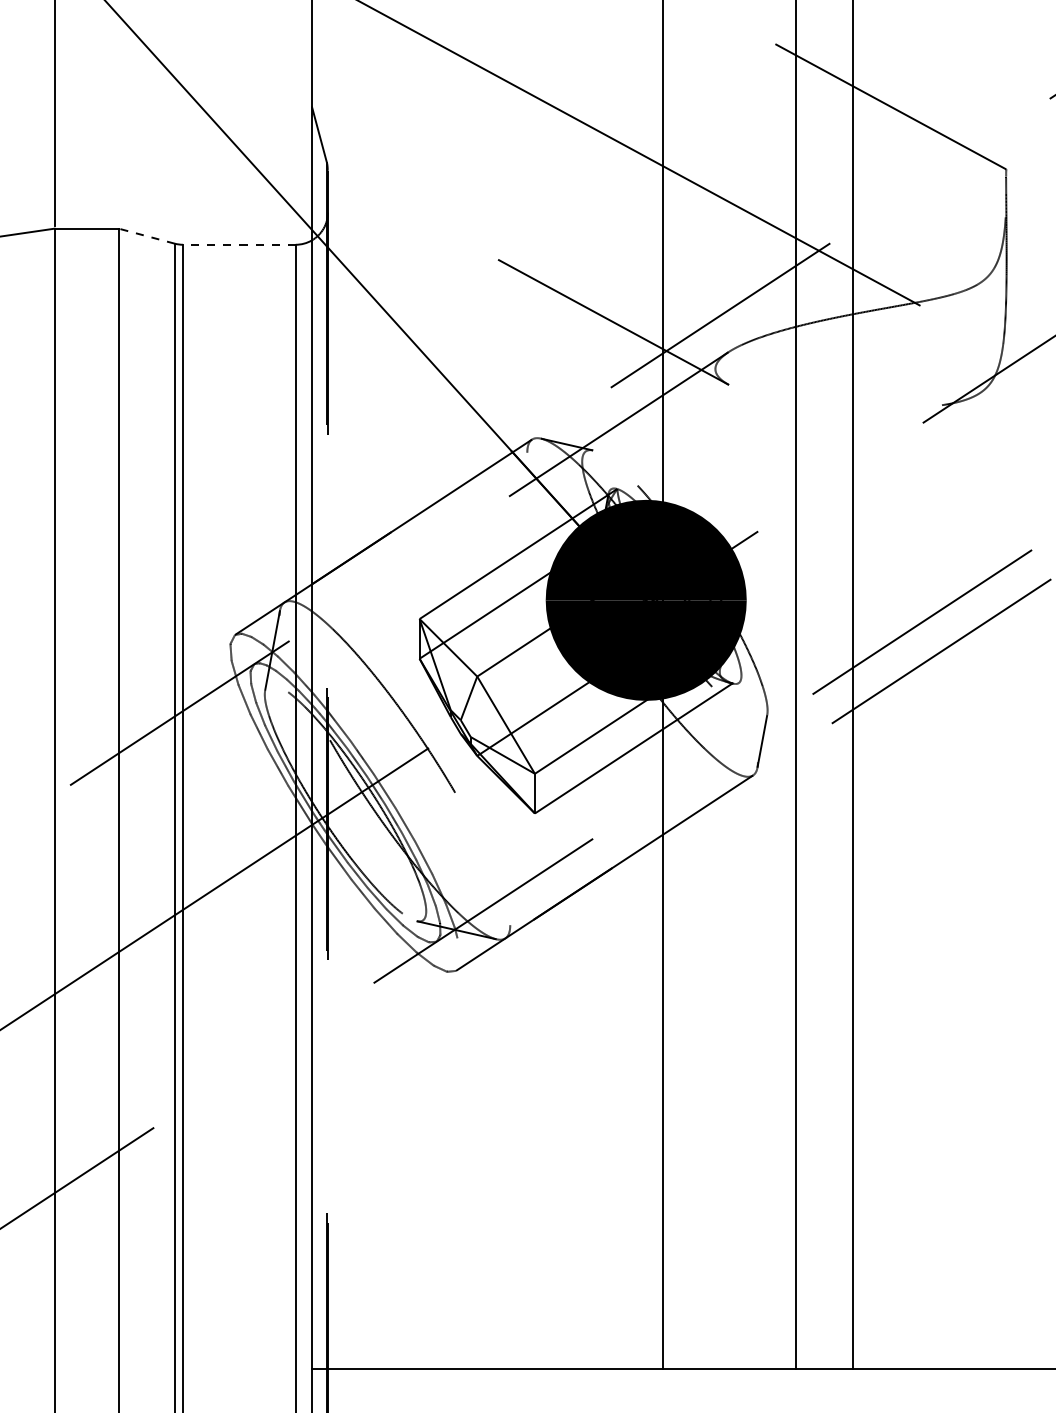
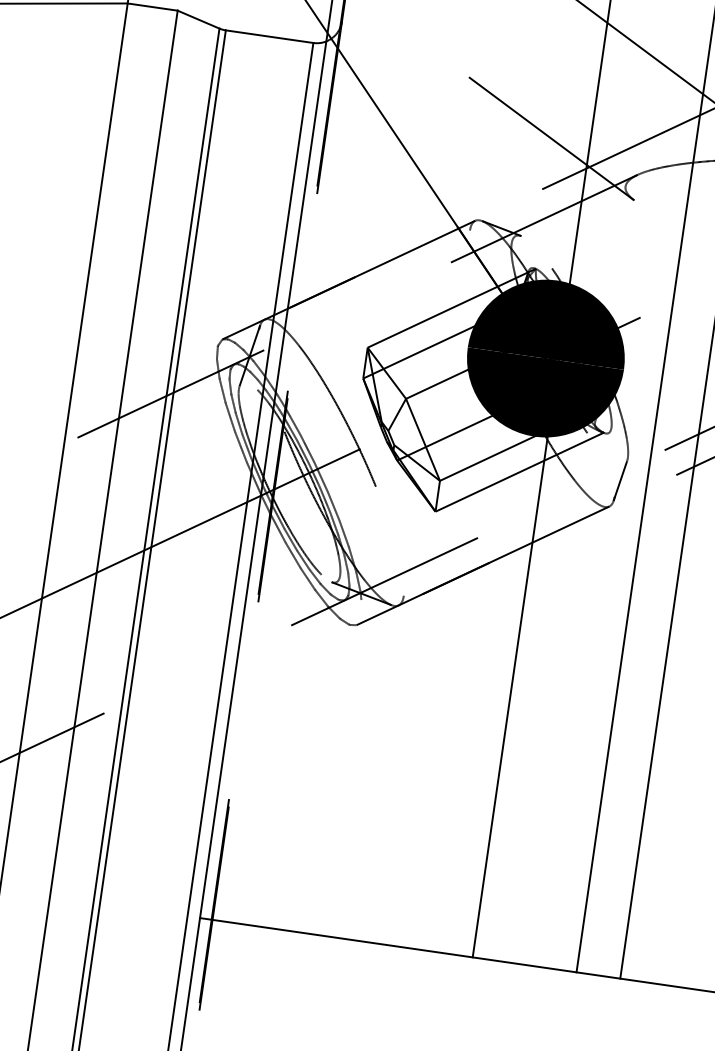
line: (146, 236) -> (198, 19), dashed -> solid
line: (238, 244) -> (268, 36), dashed -> solid

